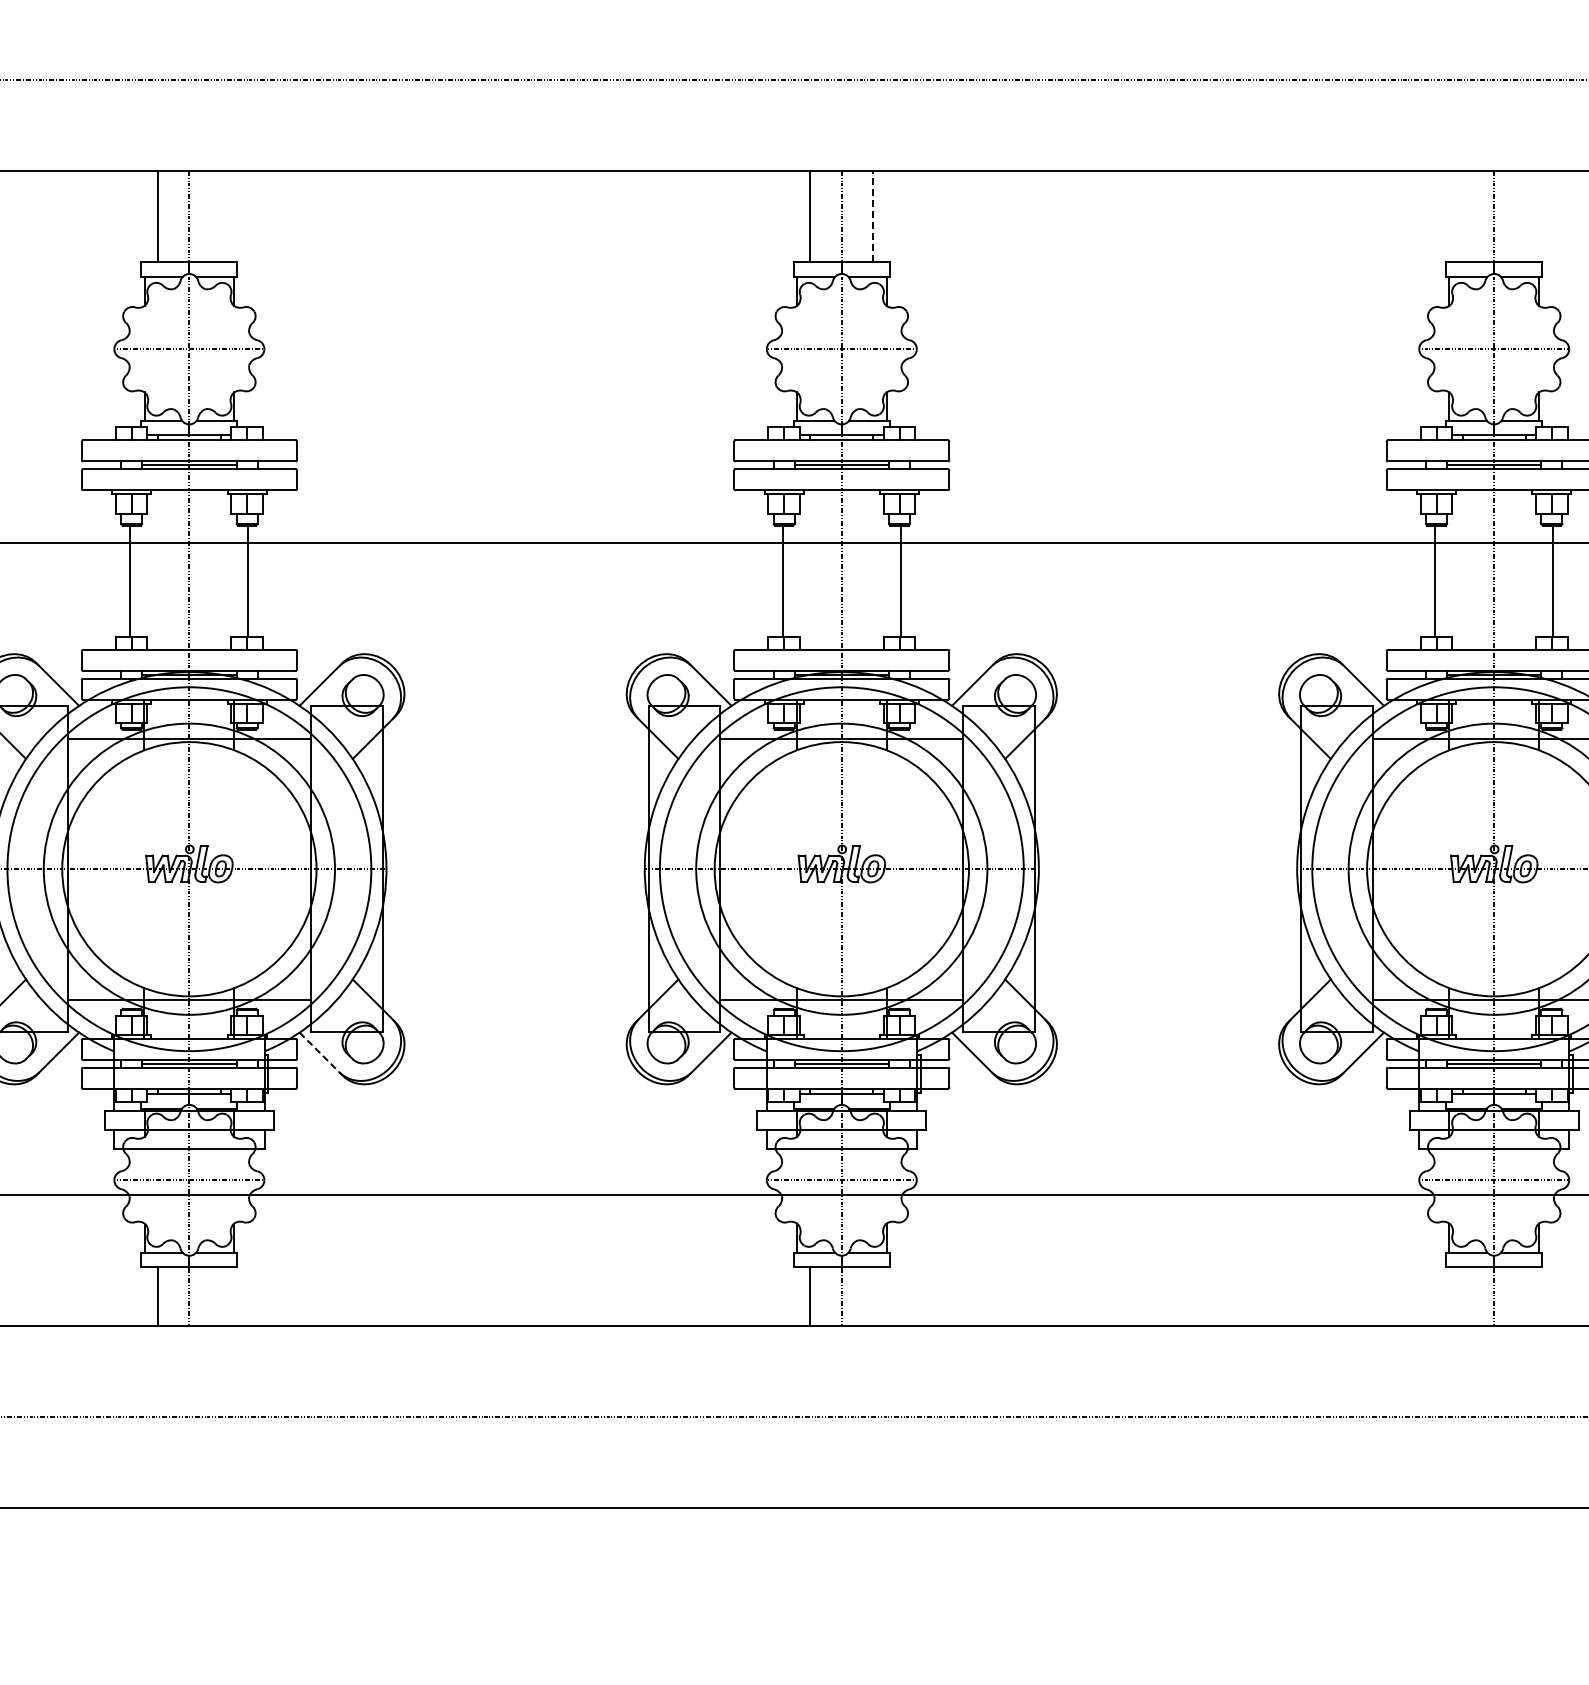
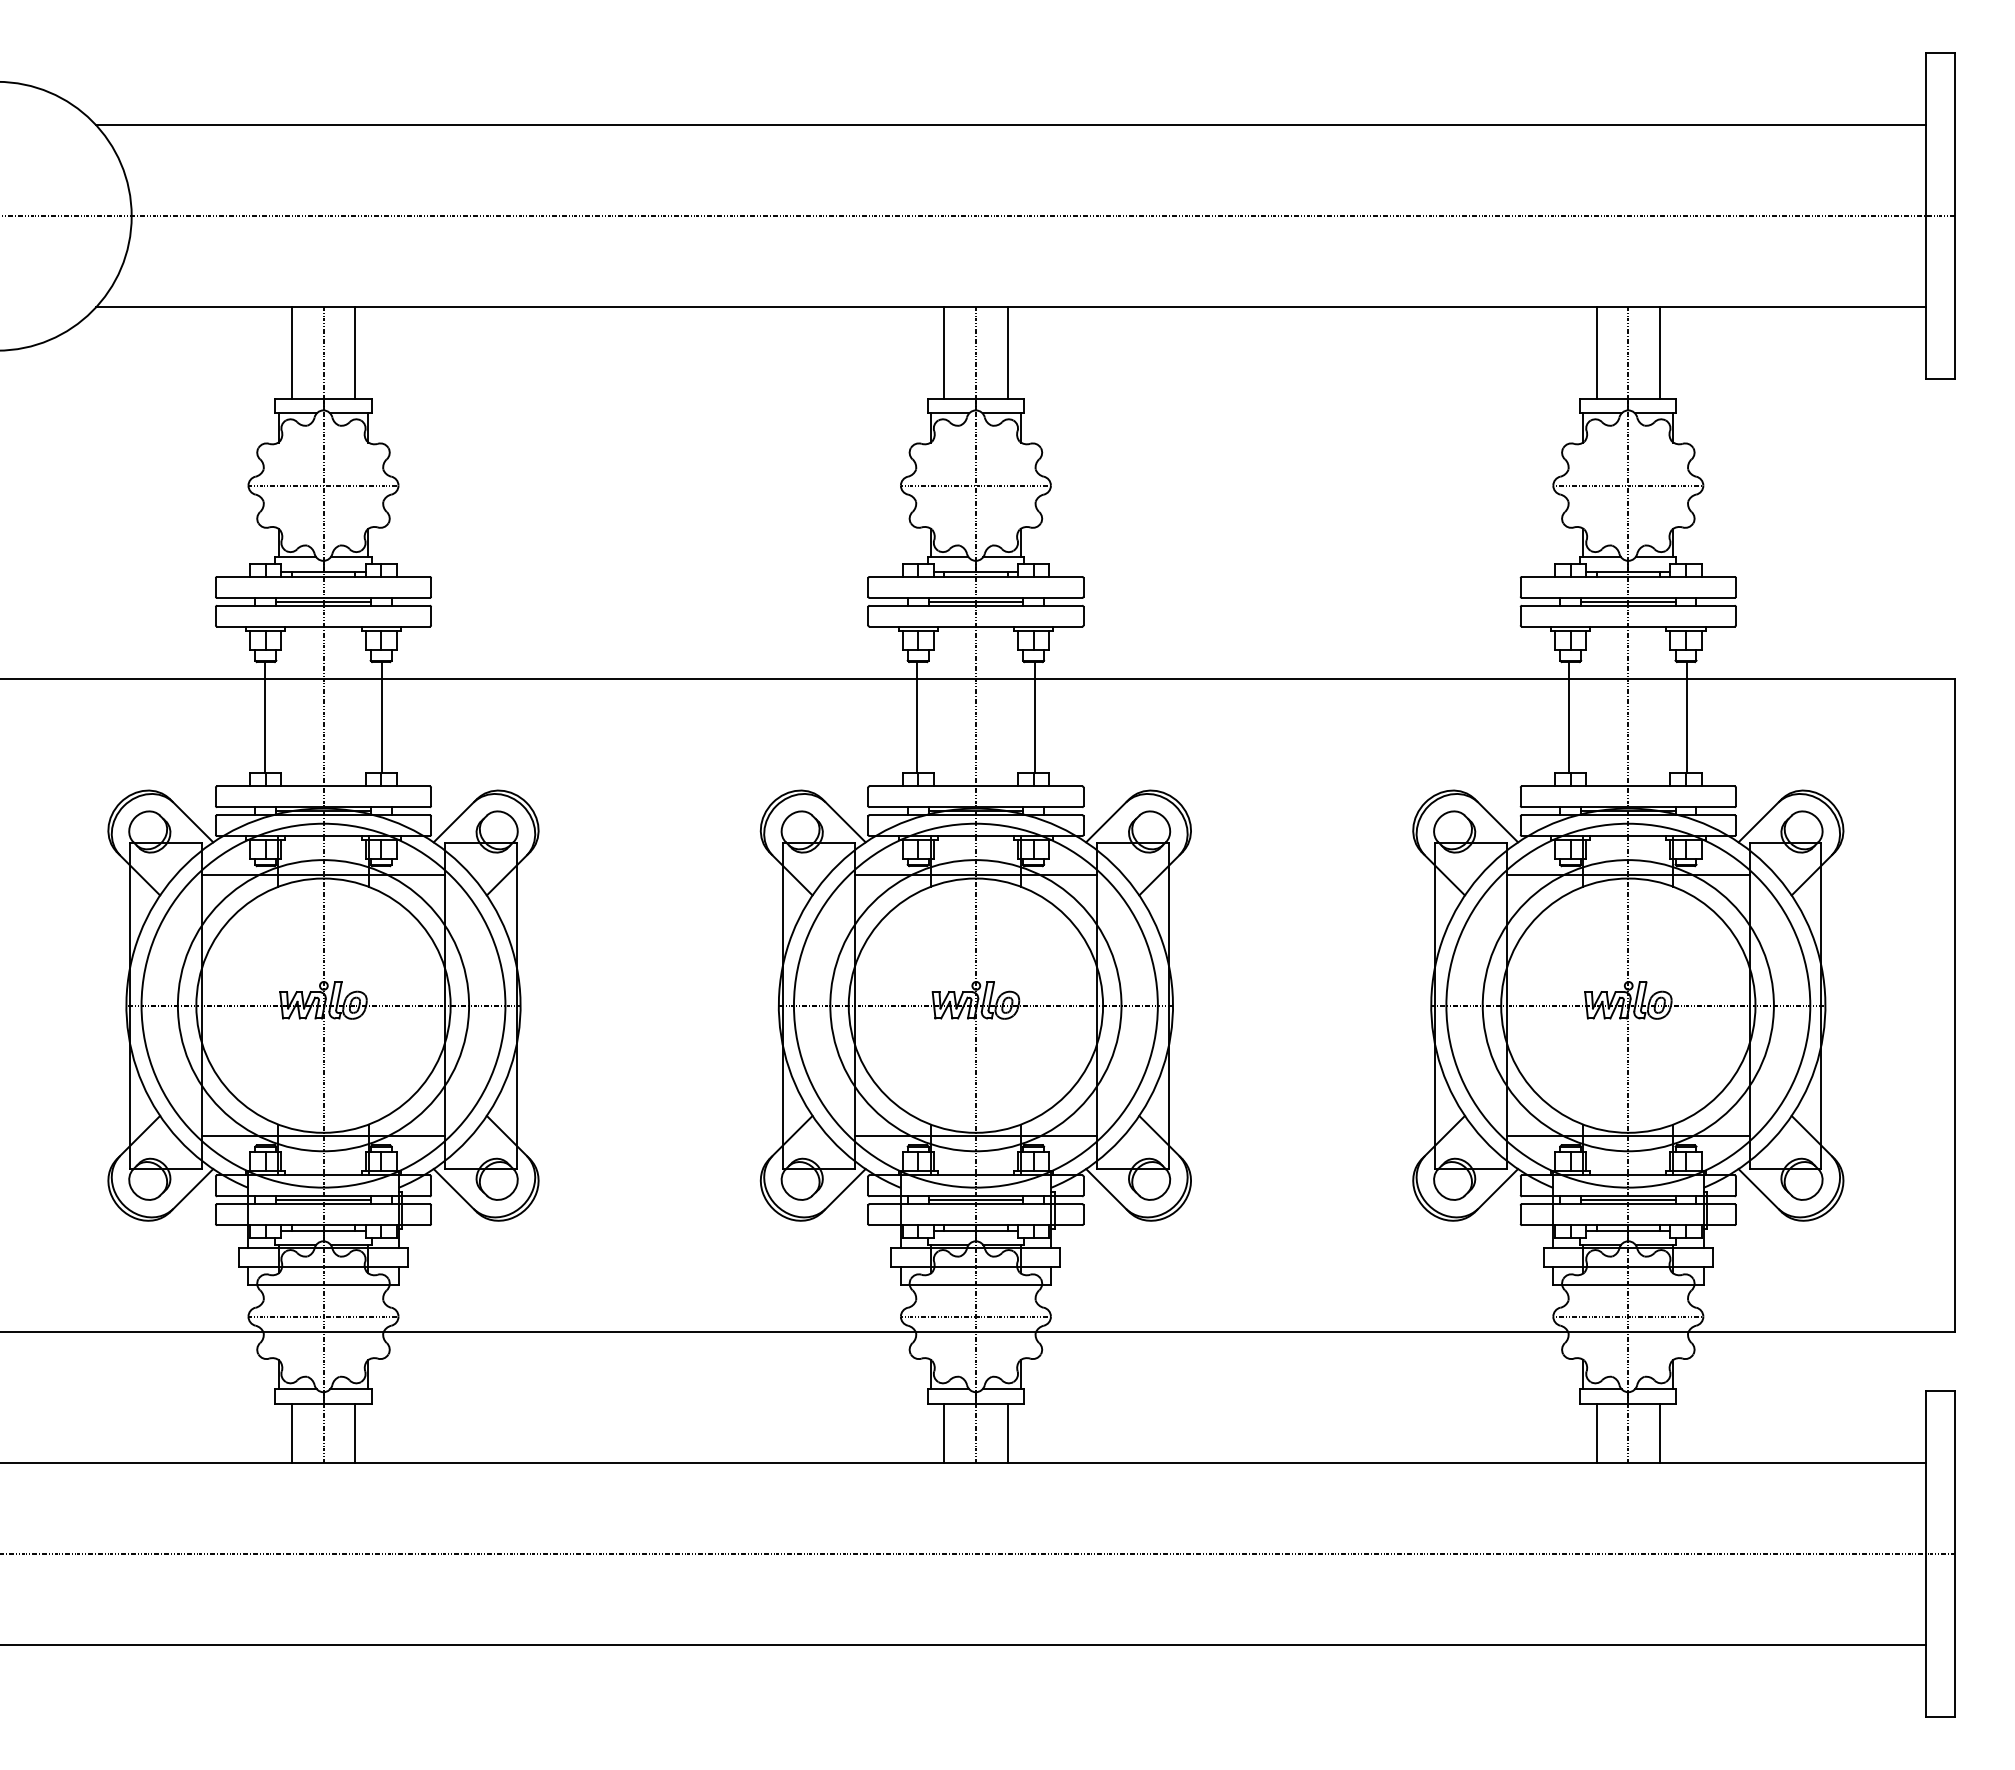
line: (221, 216) -> (355, 352), added
line: (1462, 216) -> (1596, 352), added
line: (1525, 216) -> (1659, 352), added
line: (873, 217) -> (1007, 353), dashed -> solid
line: (321, 1054) -> (455, 1190), dashed -> solid
line: (221, 1296) -> (355, 1432), added
line: (873, 1296) -> (1007, 1432), added
line: (1462, 1296) -> (1596, 1432), added
line: (1525, 1296) -> (1659, 1432), added

